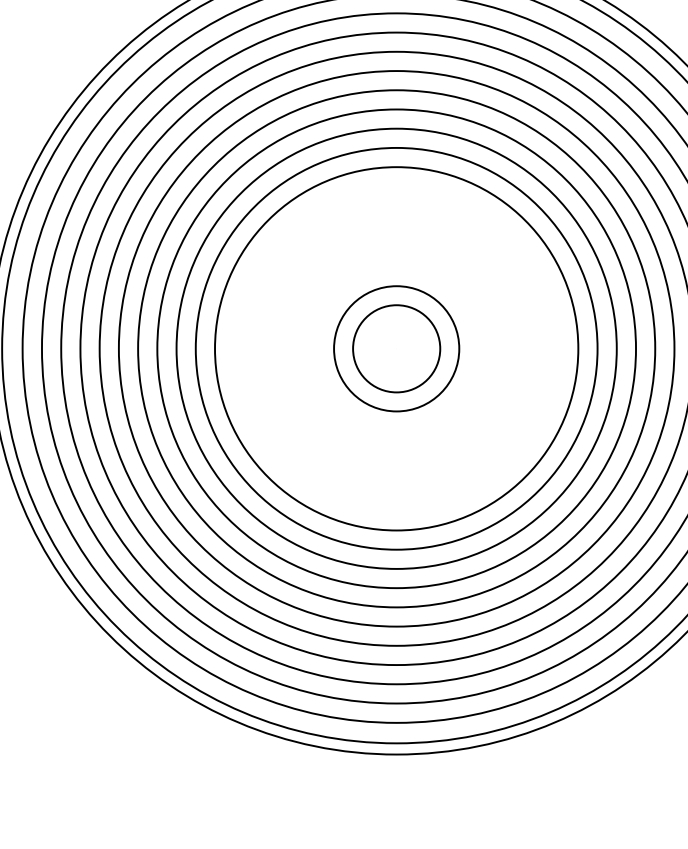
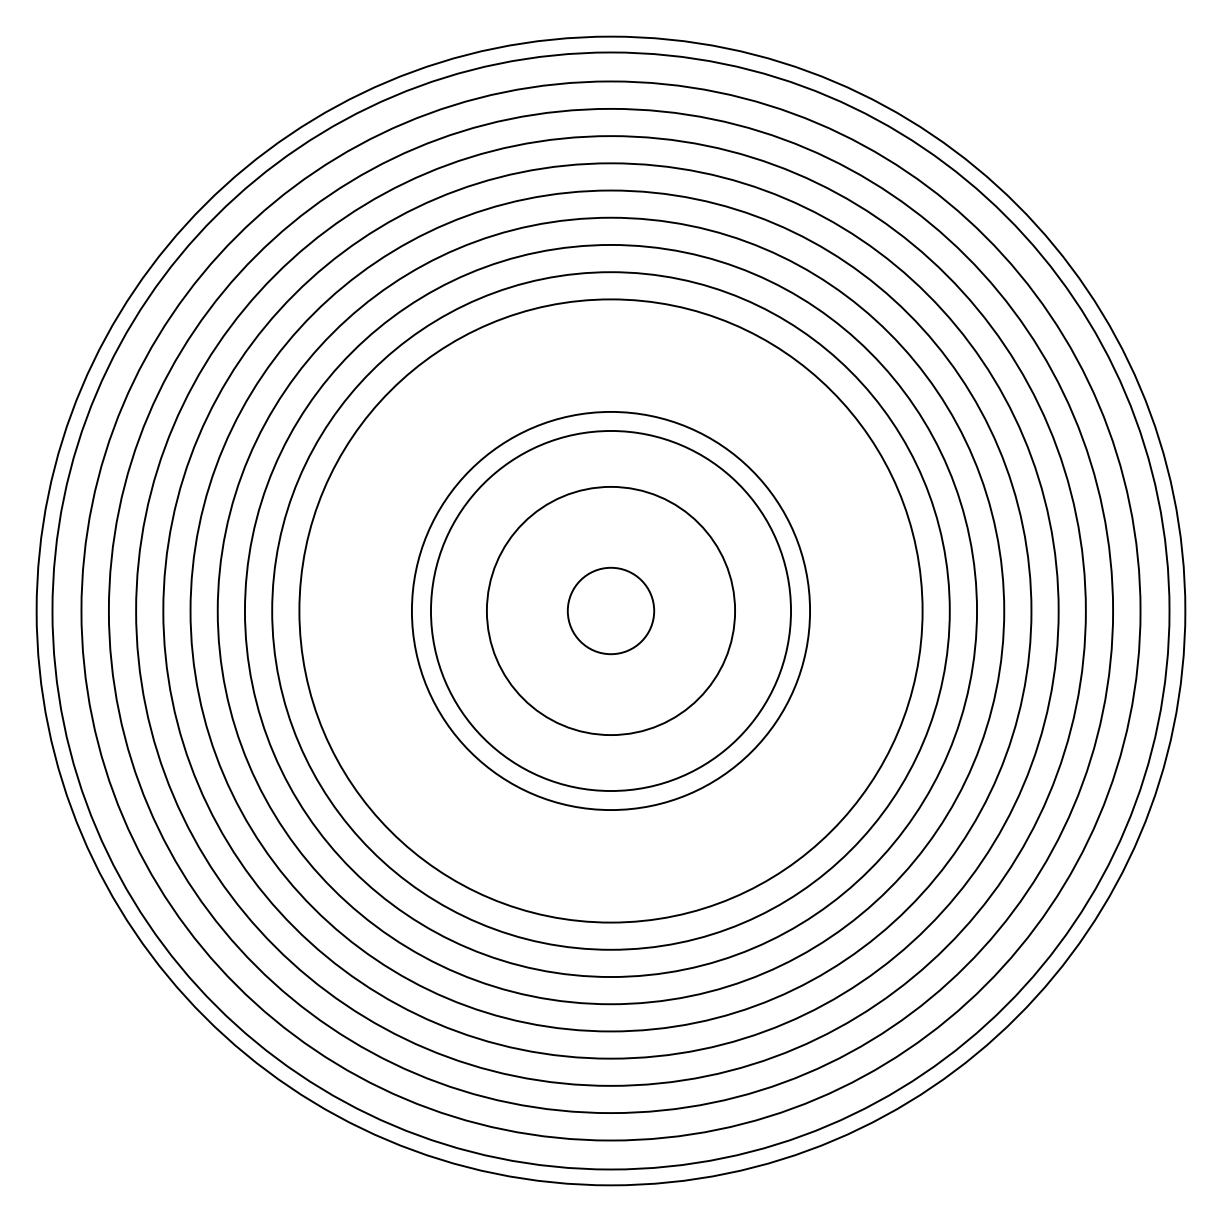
circle: (396, 348) -> (610, 610), size x0.7
circle: (396, 348) -> (610, 610), size x0.7
circle: (396, 348) -> (610, 610), size x0.7
circle: (396, 348) -> (610, 610), size x1.4

